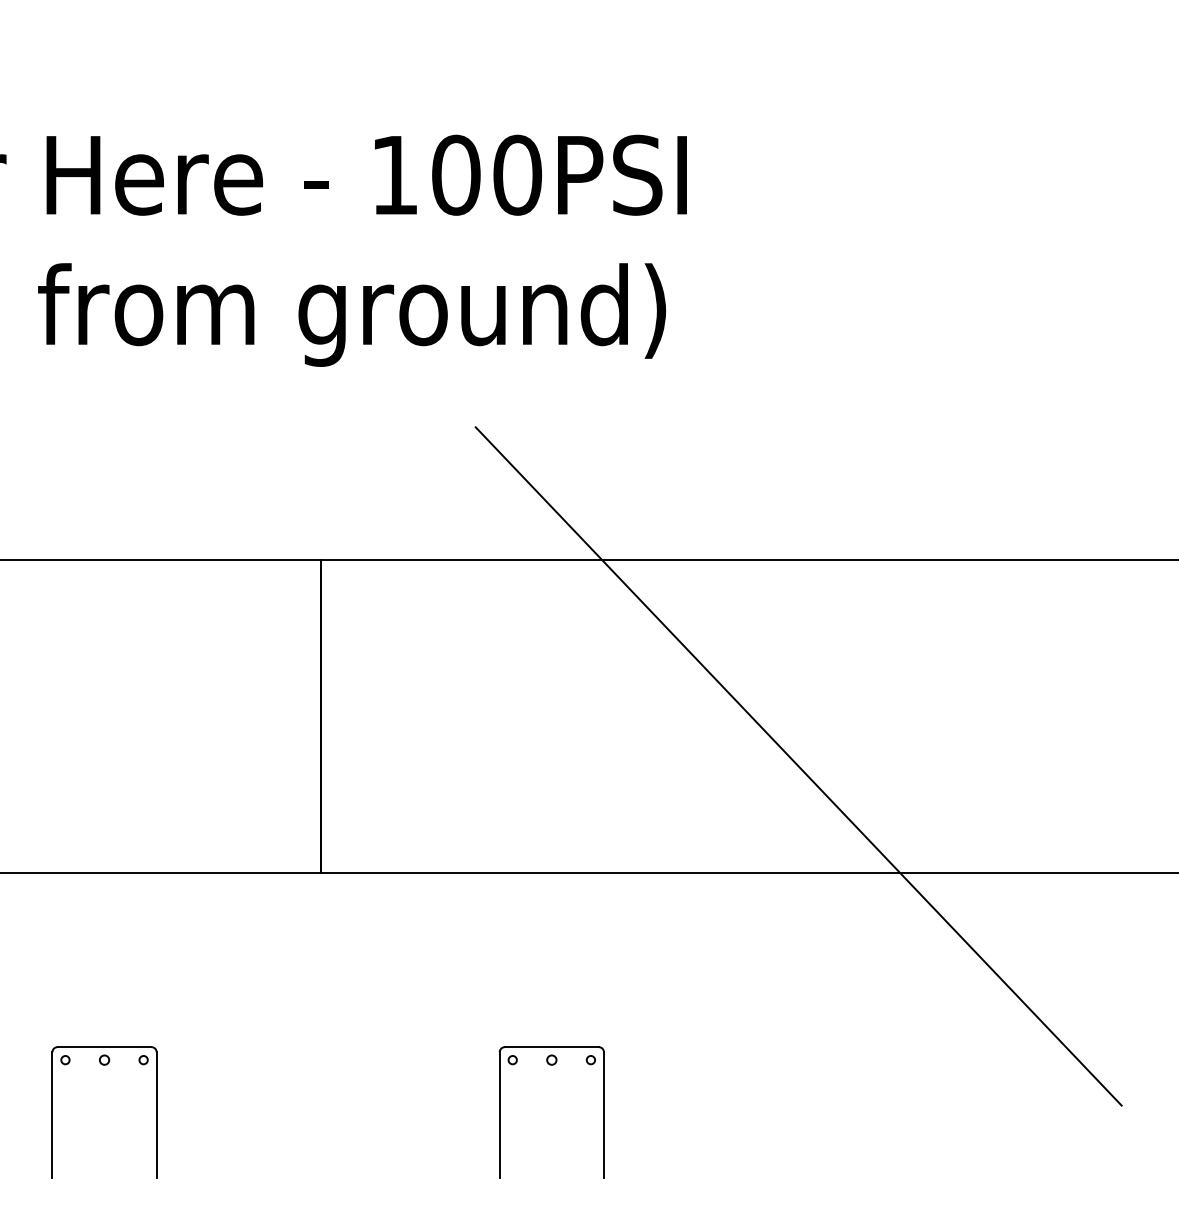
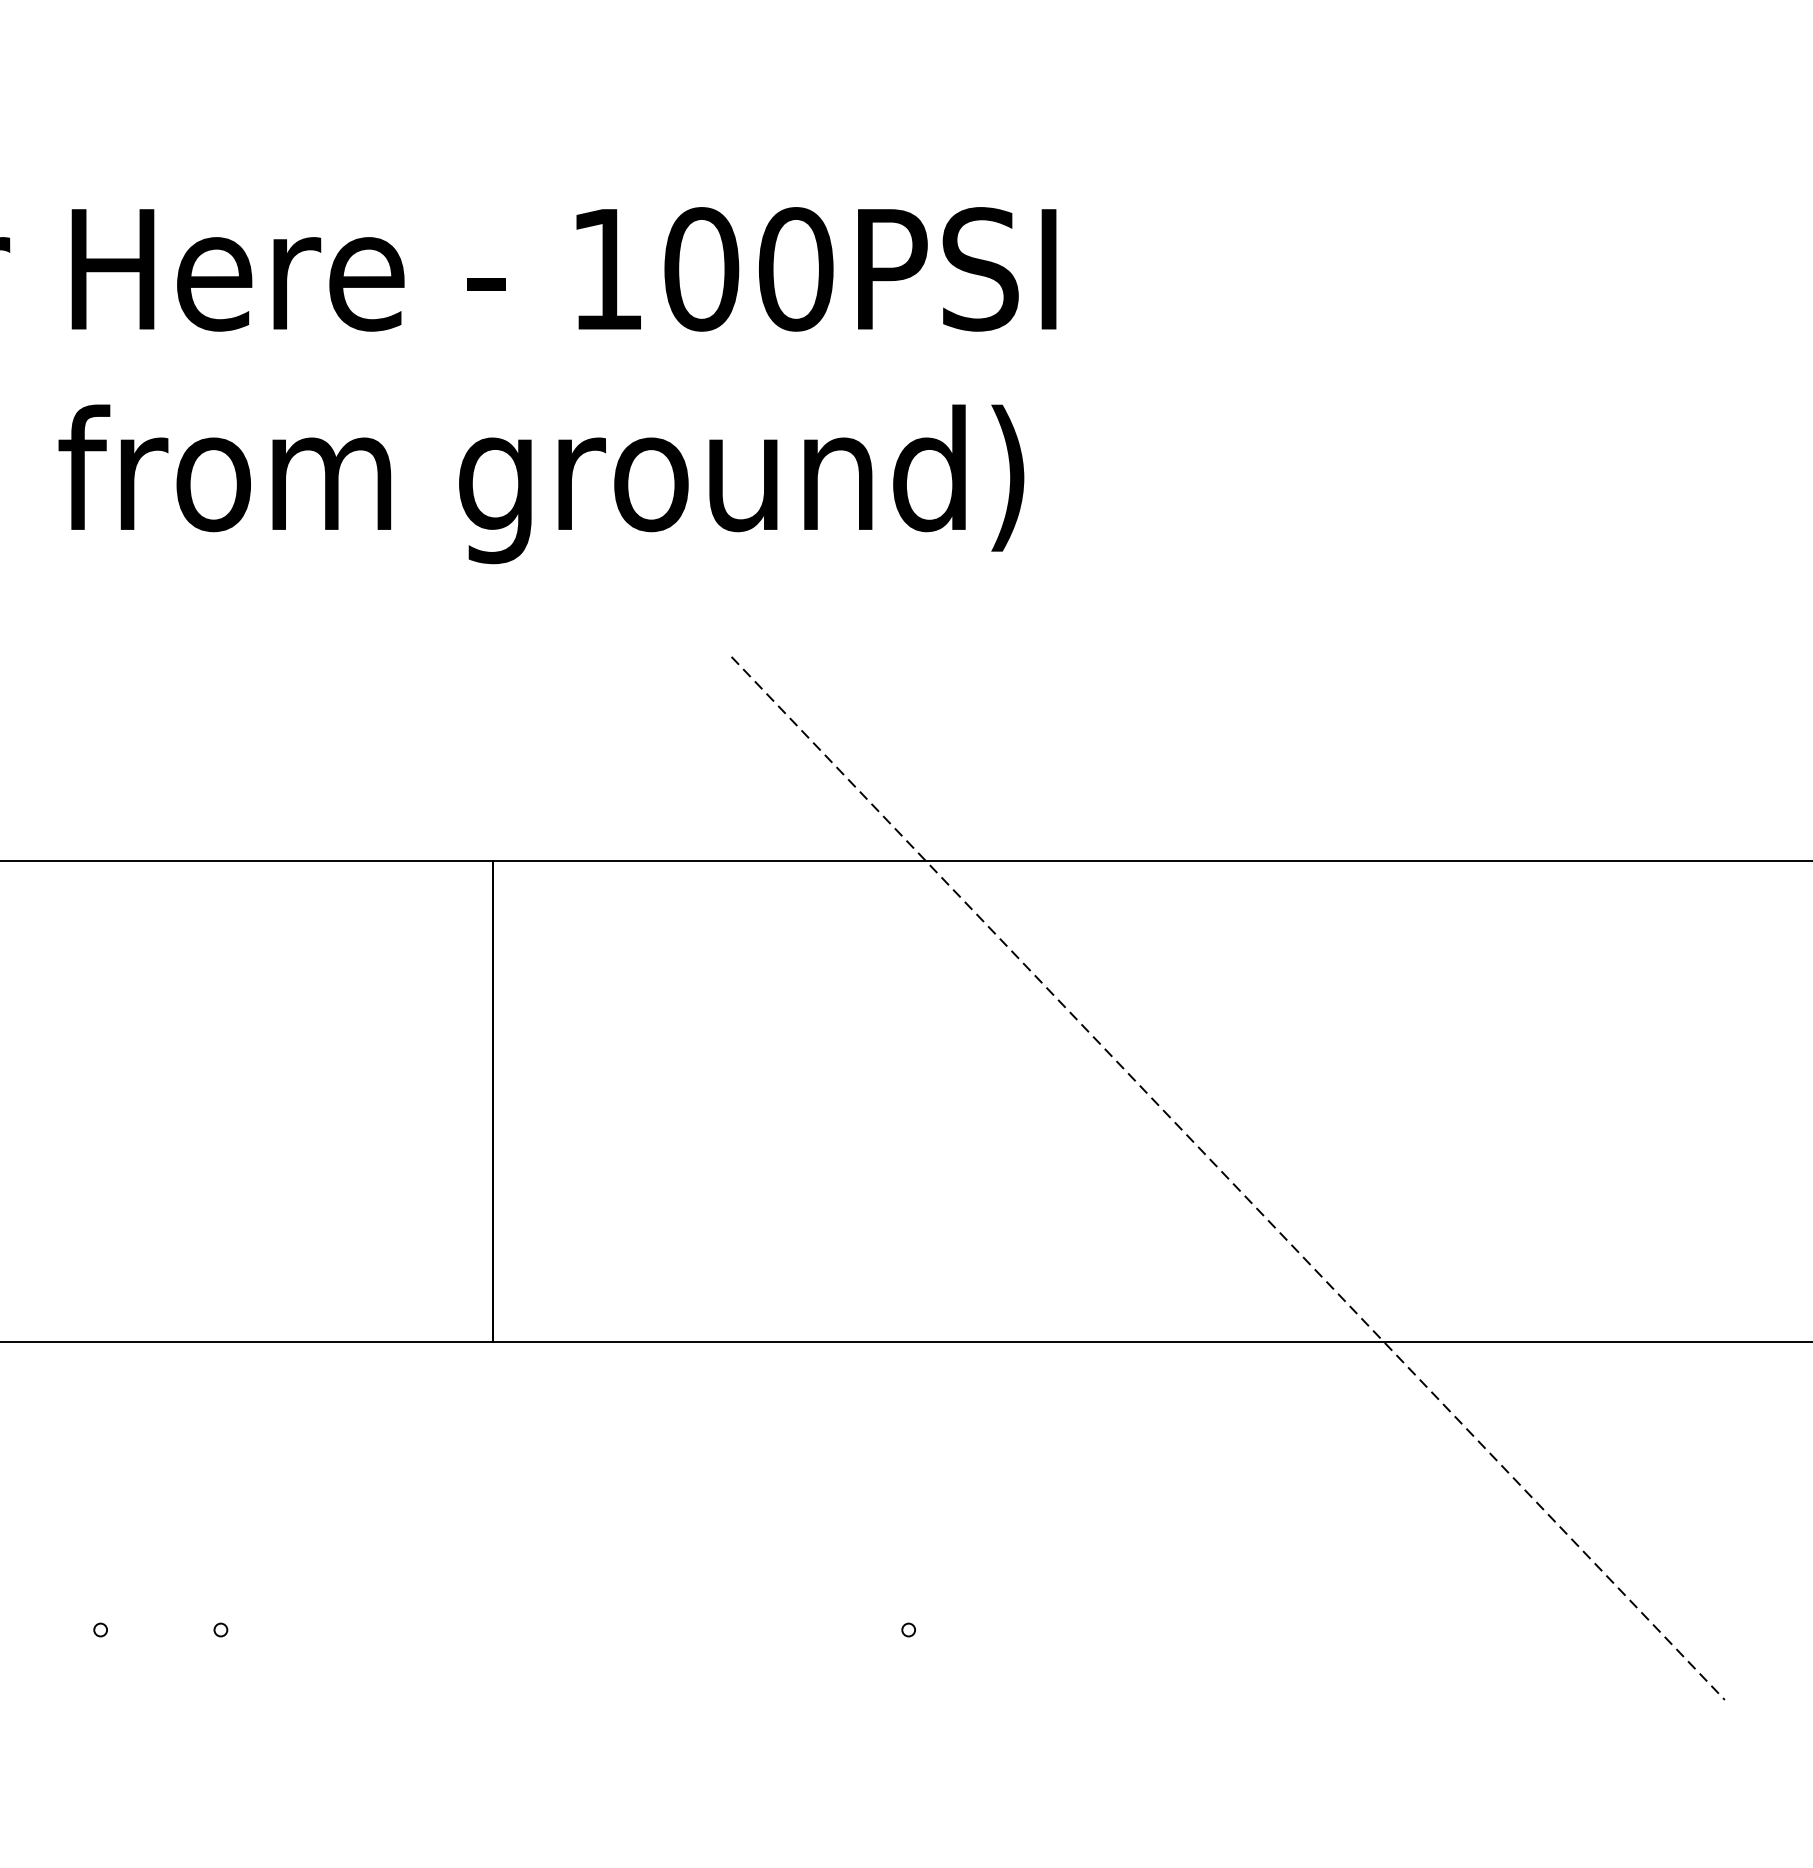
line: (799, 766) -> (1229, 1178), solid -> dashed
part: (104, 1065) -> (160, 1638), removed
part: (551, 1065) -> (848, 1638), removed

